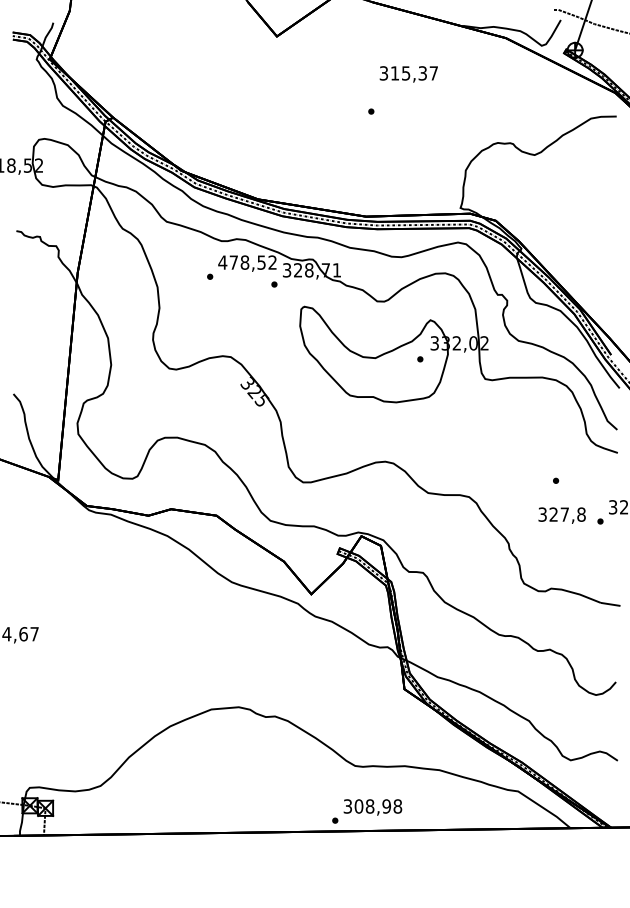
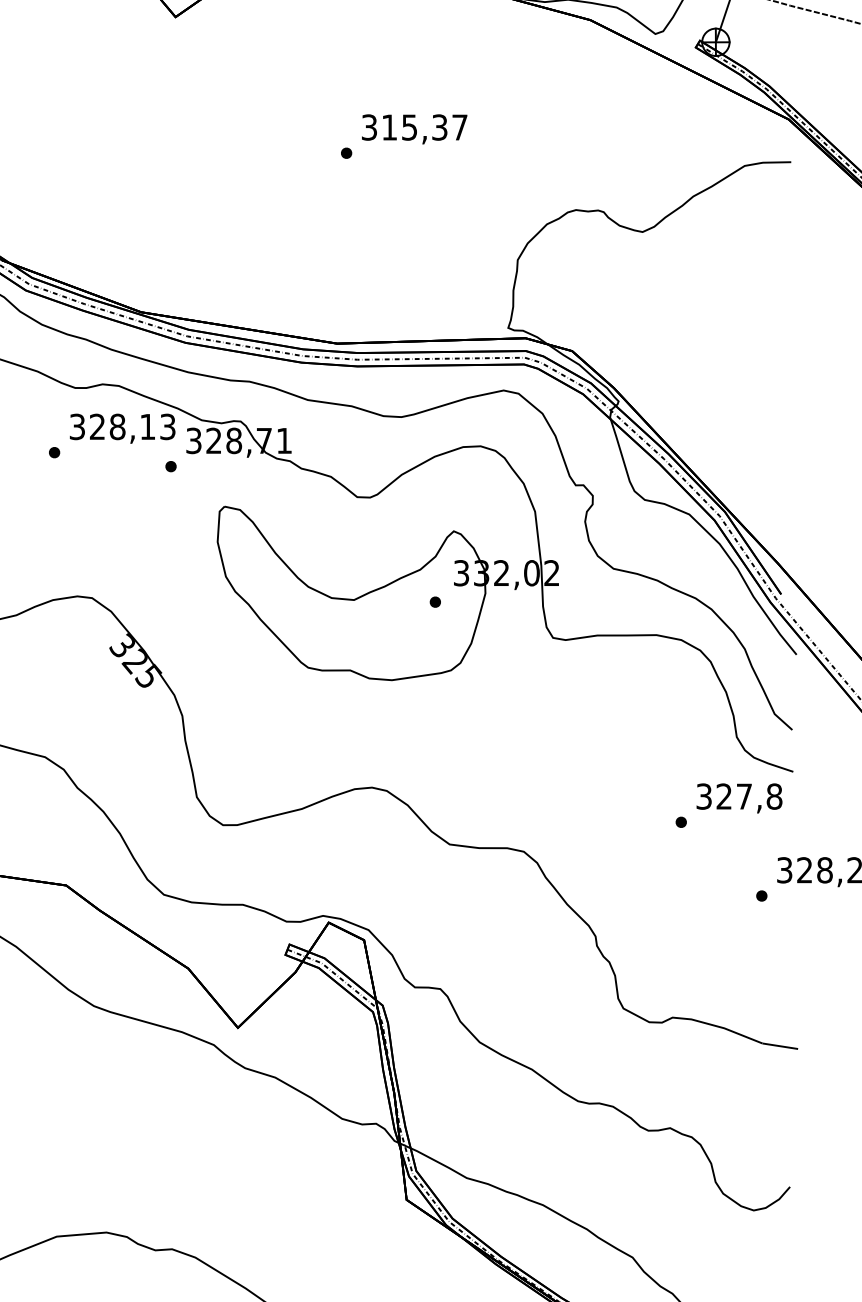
text: (408, 74) -> (413, 129), moved
text: (247, 262) -> (122, 426), 478,52 -> 328,13
text: (561, 515) -> (738, 798), moved

